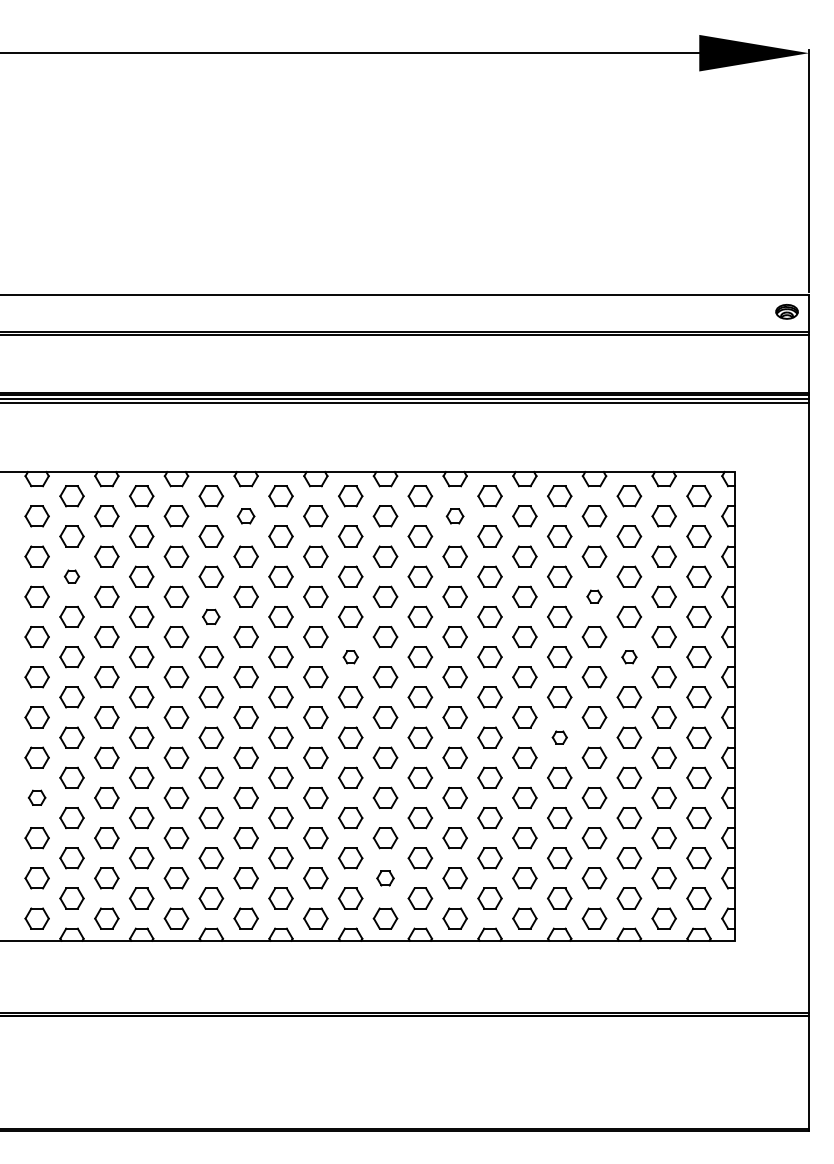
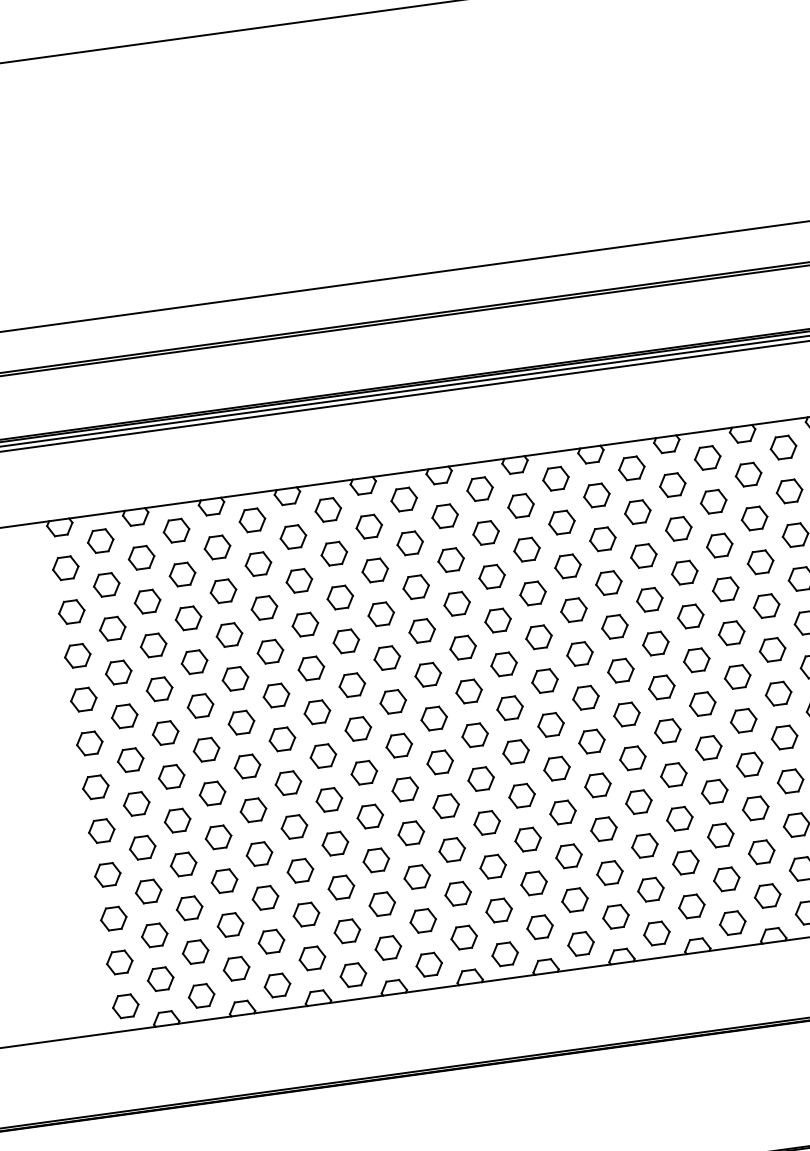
part: (245, 516) -> (292, 537), size x1.43
part: (454, 516) -> (520, 506), size x1.43
part: (71, 576) -> (112, 628), size x1.67
part: (594, 596) -> (684, 572), size x1.67
part: (210, 616) -> (269, 651), size x1.43
part: (350, 657) -> (428, 675), size x1.67
part: (629, 657) -> (731, 633), size x1.67
part: (559, 737) -> (667, 731), size x1.67
part: (36, 797) -> (106, 874), size x1.43
part: (385, 878) -> (499, 910), size x1.43

